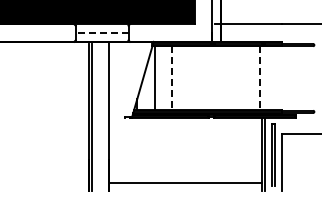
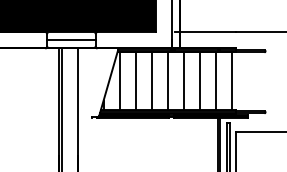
line: (101, 33) -> (70, 40), dashed -> solid
line: (172, 77) -> (135, 80), dashed -> solid
line: (190, 77) -> (152, 80), added
line: (207, 77) -> (167, 80), added
line: (225, 77) -> (184, 80), added
line: (242, 77) -> (199, 80), added
line: (260, 77) -> (216, 80), dashed -> solid
line: (278, 77) -> (232, 80), added

